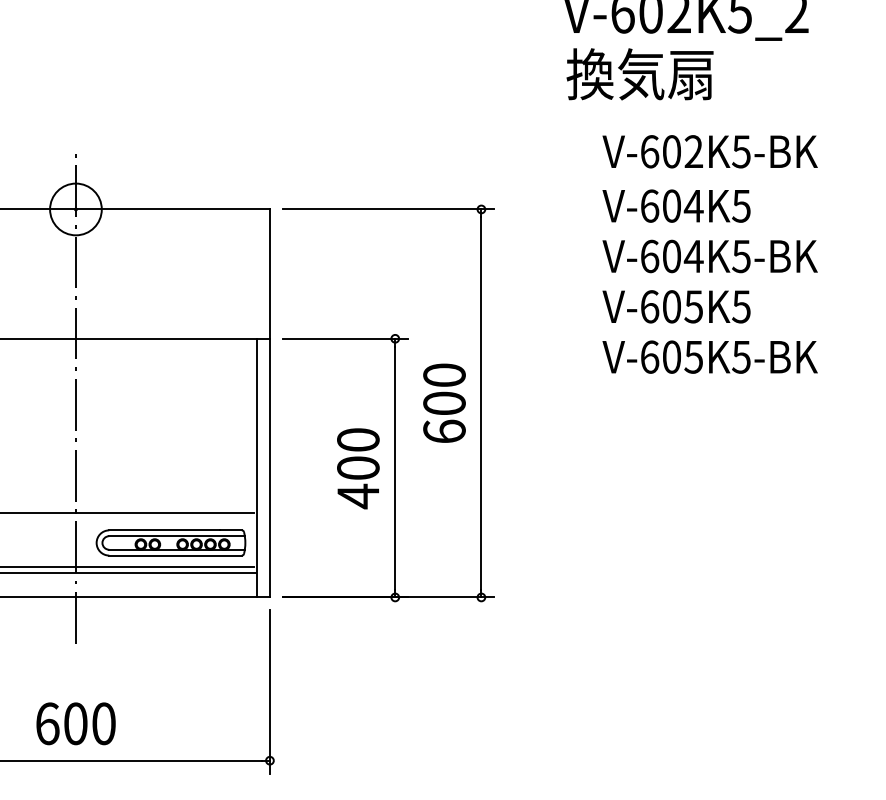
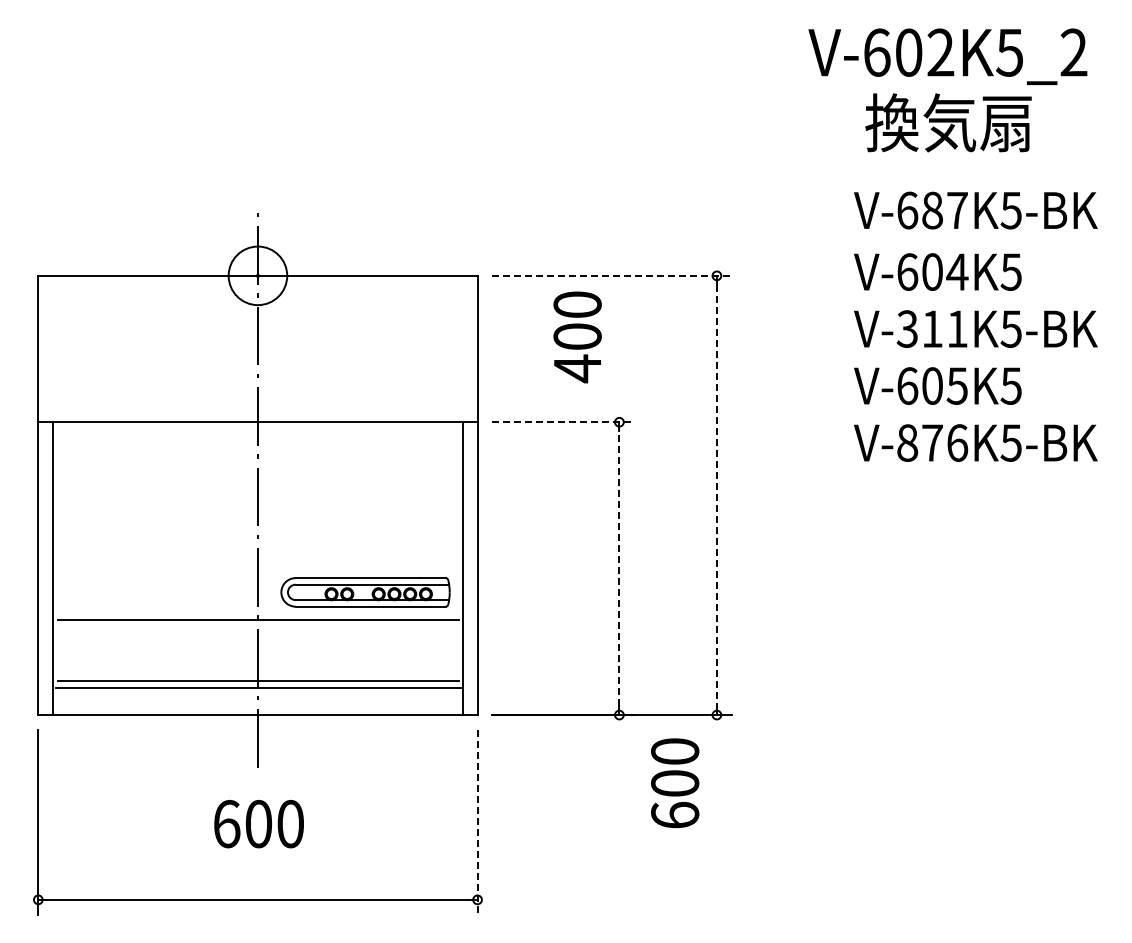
text: (640, 73) -> (948, 122), moved
text: (682, 151) -> (944, 210), V-602K5-BK -> V-687K5-BK
line: (388, 209) -> (611, 275), solid -> dashed
text: (671, 255) -> (932, 328), V-604K5-BK -> V-311K5-BK
line: (345, 339) -> (563, 422), solid -> dashed
text: (671, 356) -> (932, 442), V-605K5-BK -> V-876K5-BK
text: (444, 402) -> (675, 782), moved
line: (481, 403) -> (716, 495), solid -> dashed
line: (395, 467) -> (619, 568), solid -> dashed
text: (358, 468) -> (577, 337), moved
part: (170, 543) -> (365, 592), moved
line: (269, 692) -> (477, 822), solid -> dashed
text: (75, 724) -> (258, 824), moved

